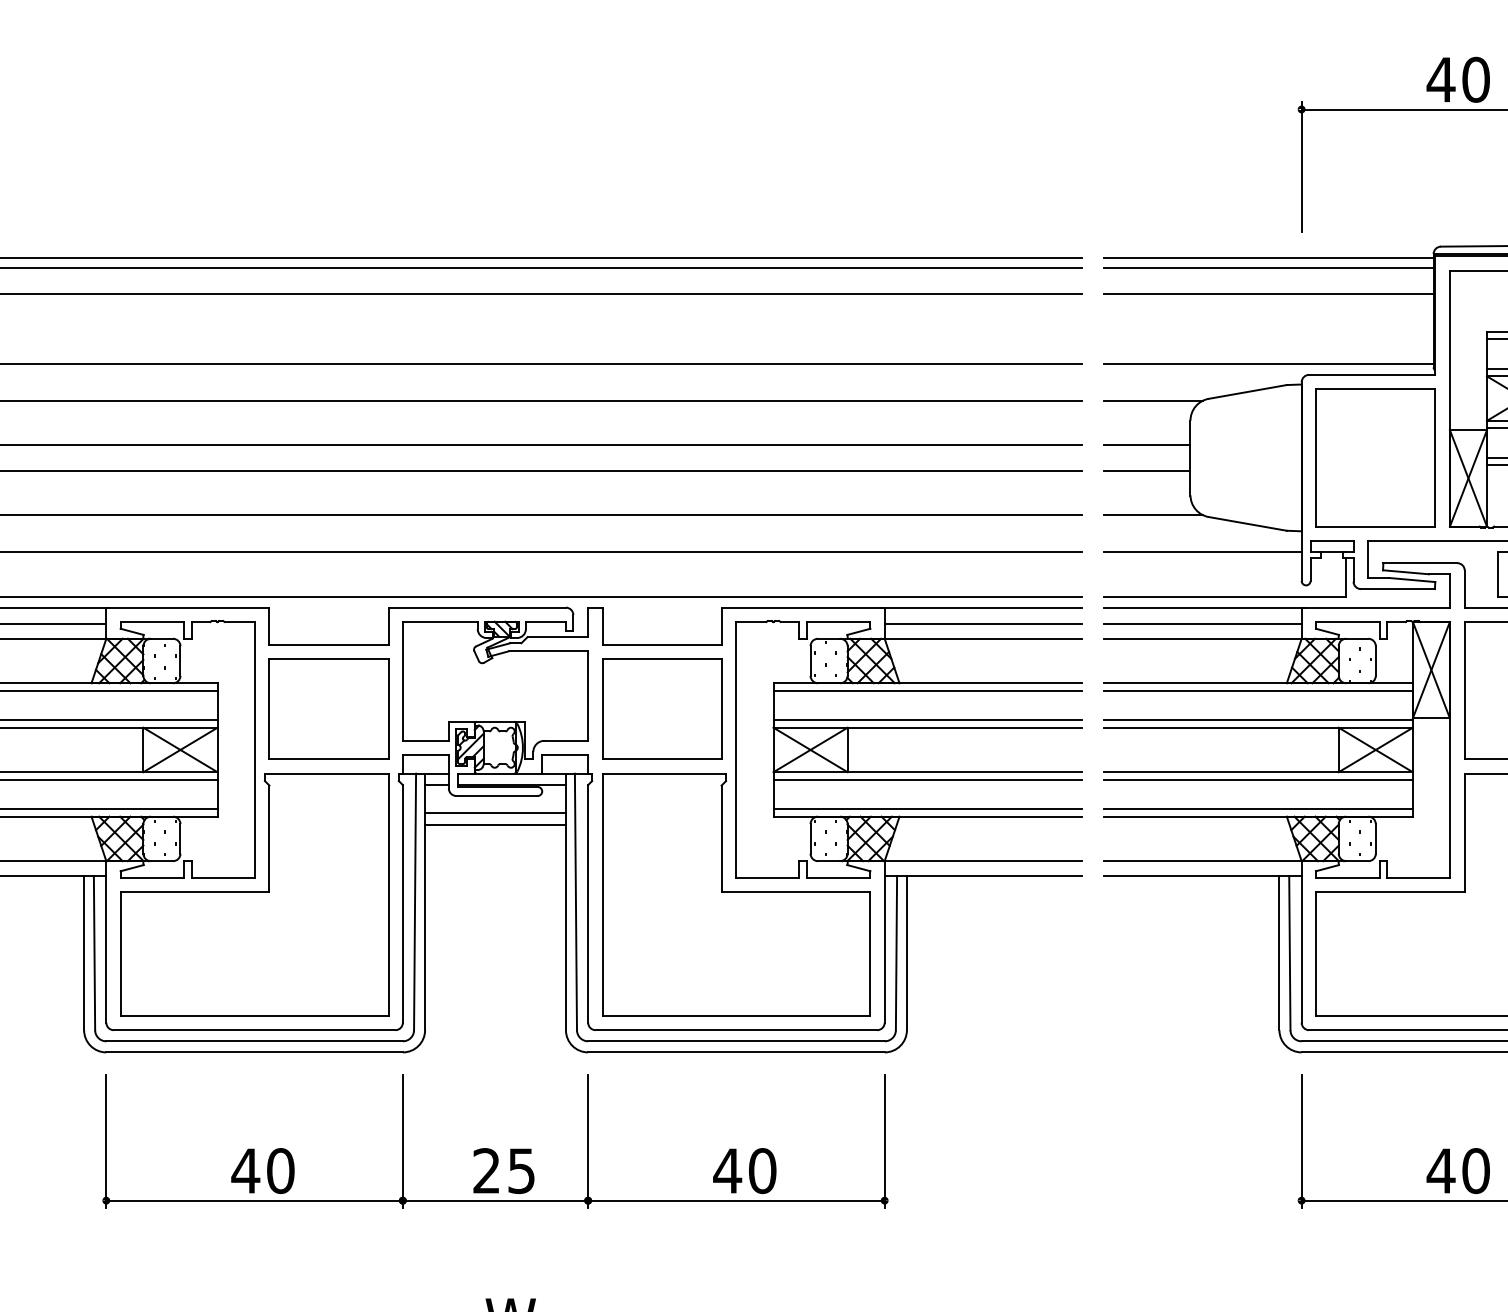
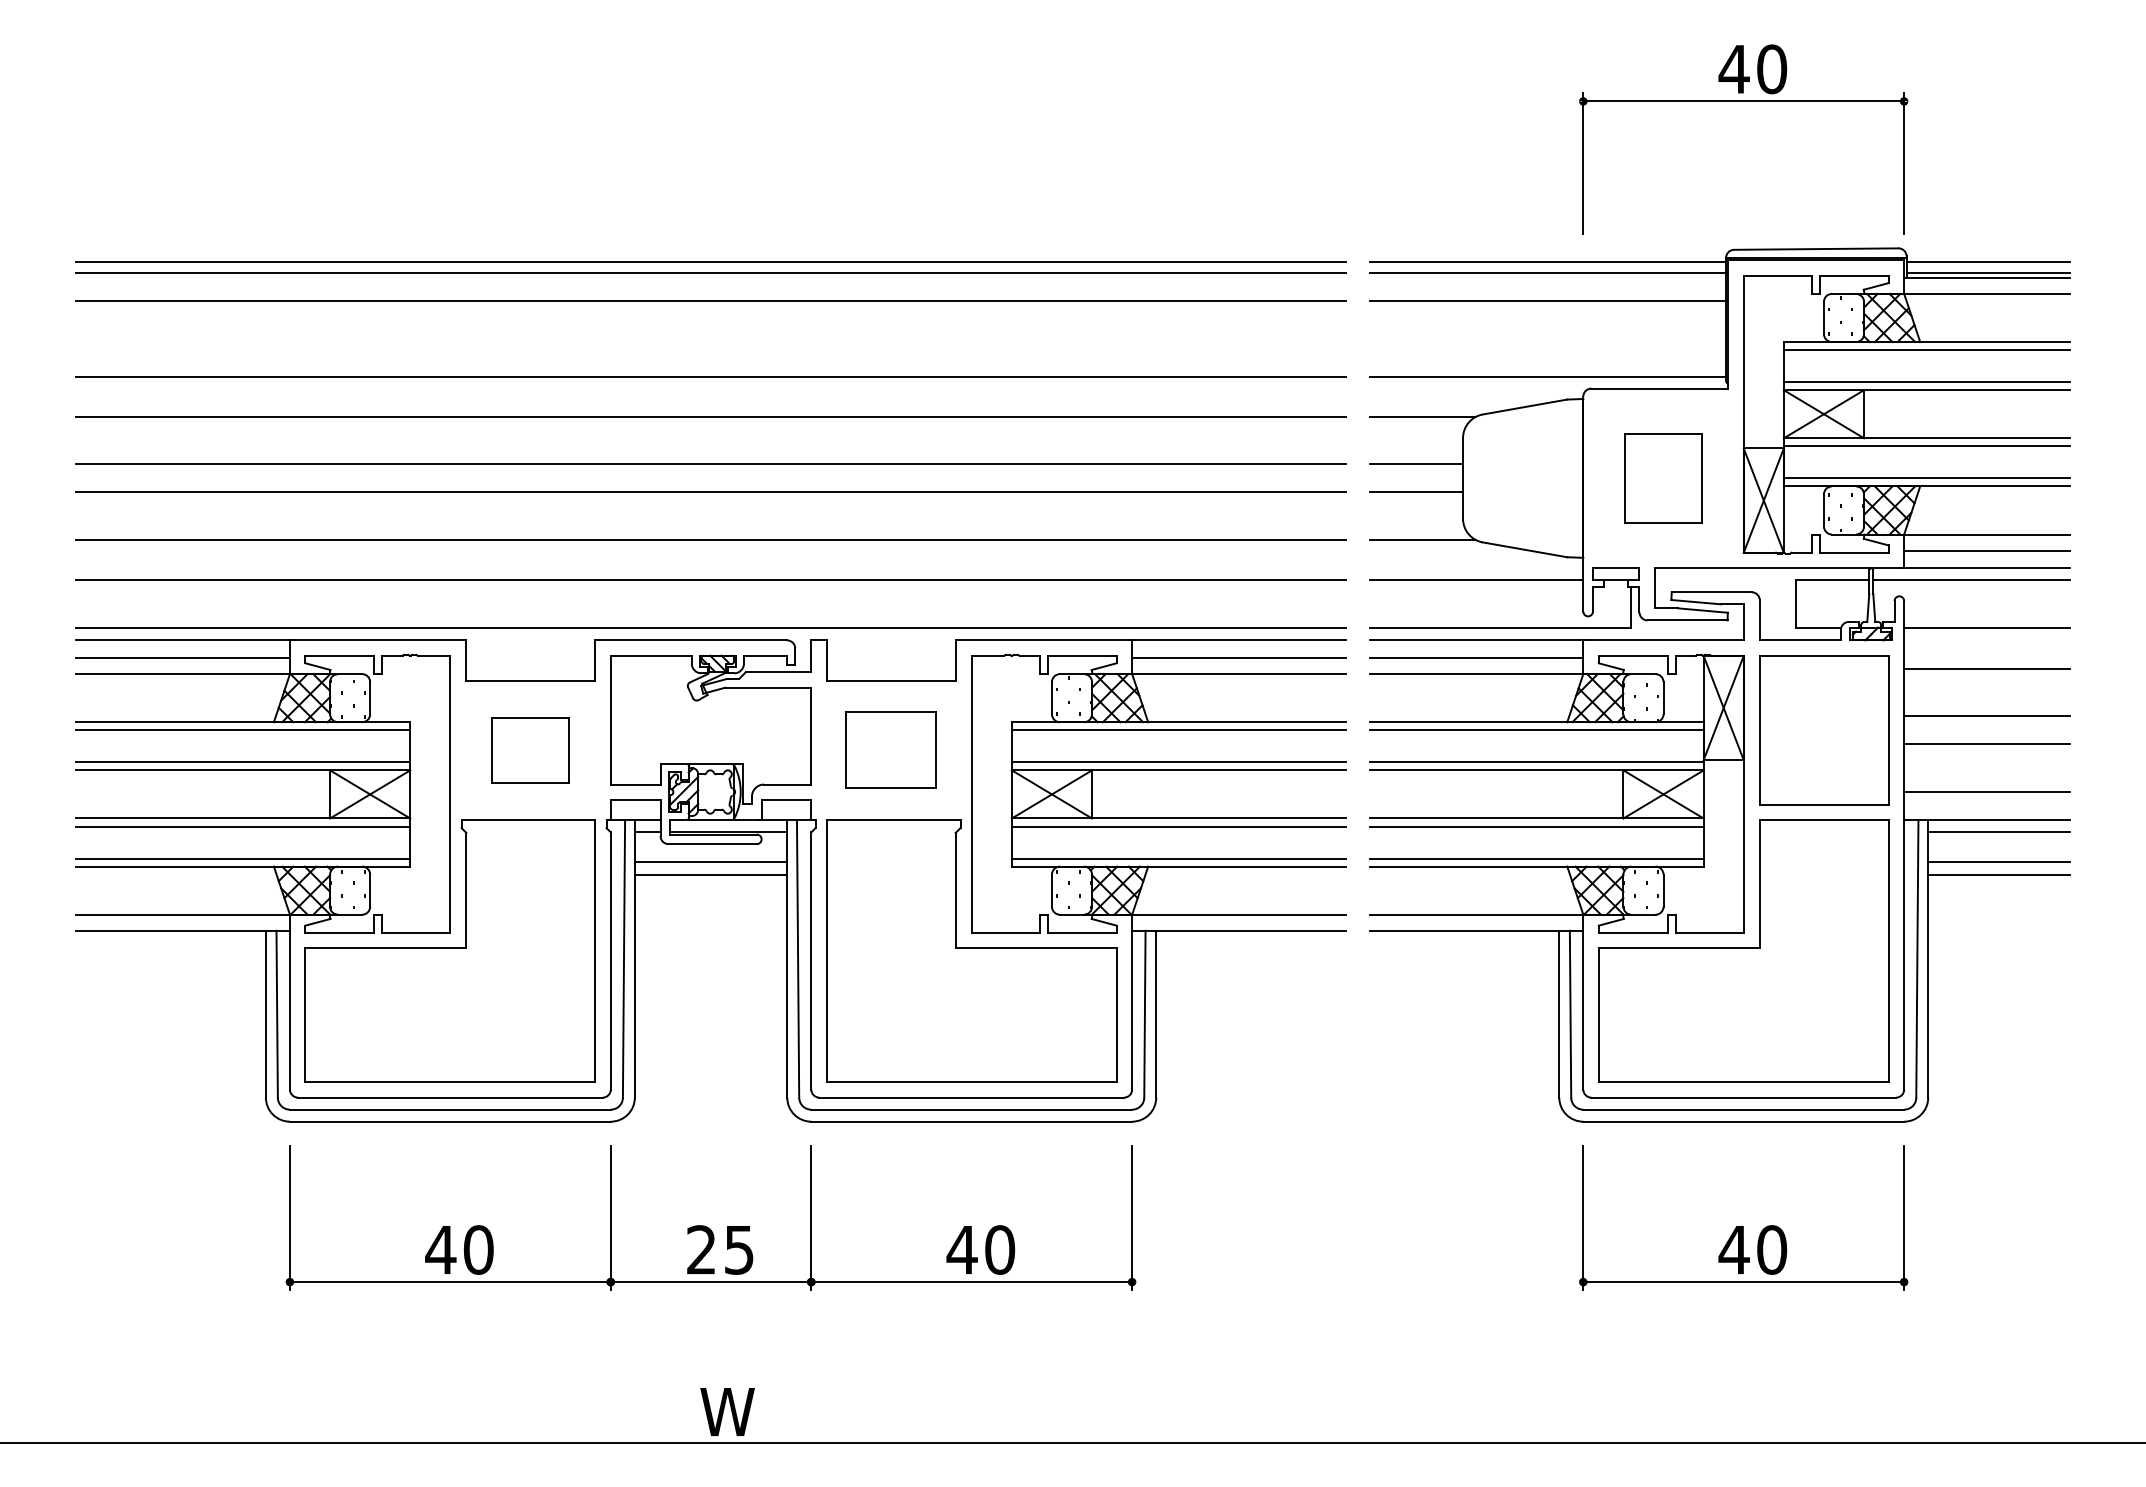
part: (1375, 457) -> (1663, 478), size x0.6
part: (328, 709) -> (530, 750), size x0.6
part: (662, 709) -> (891, 750), size x0.7

